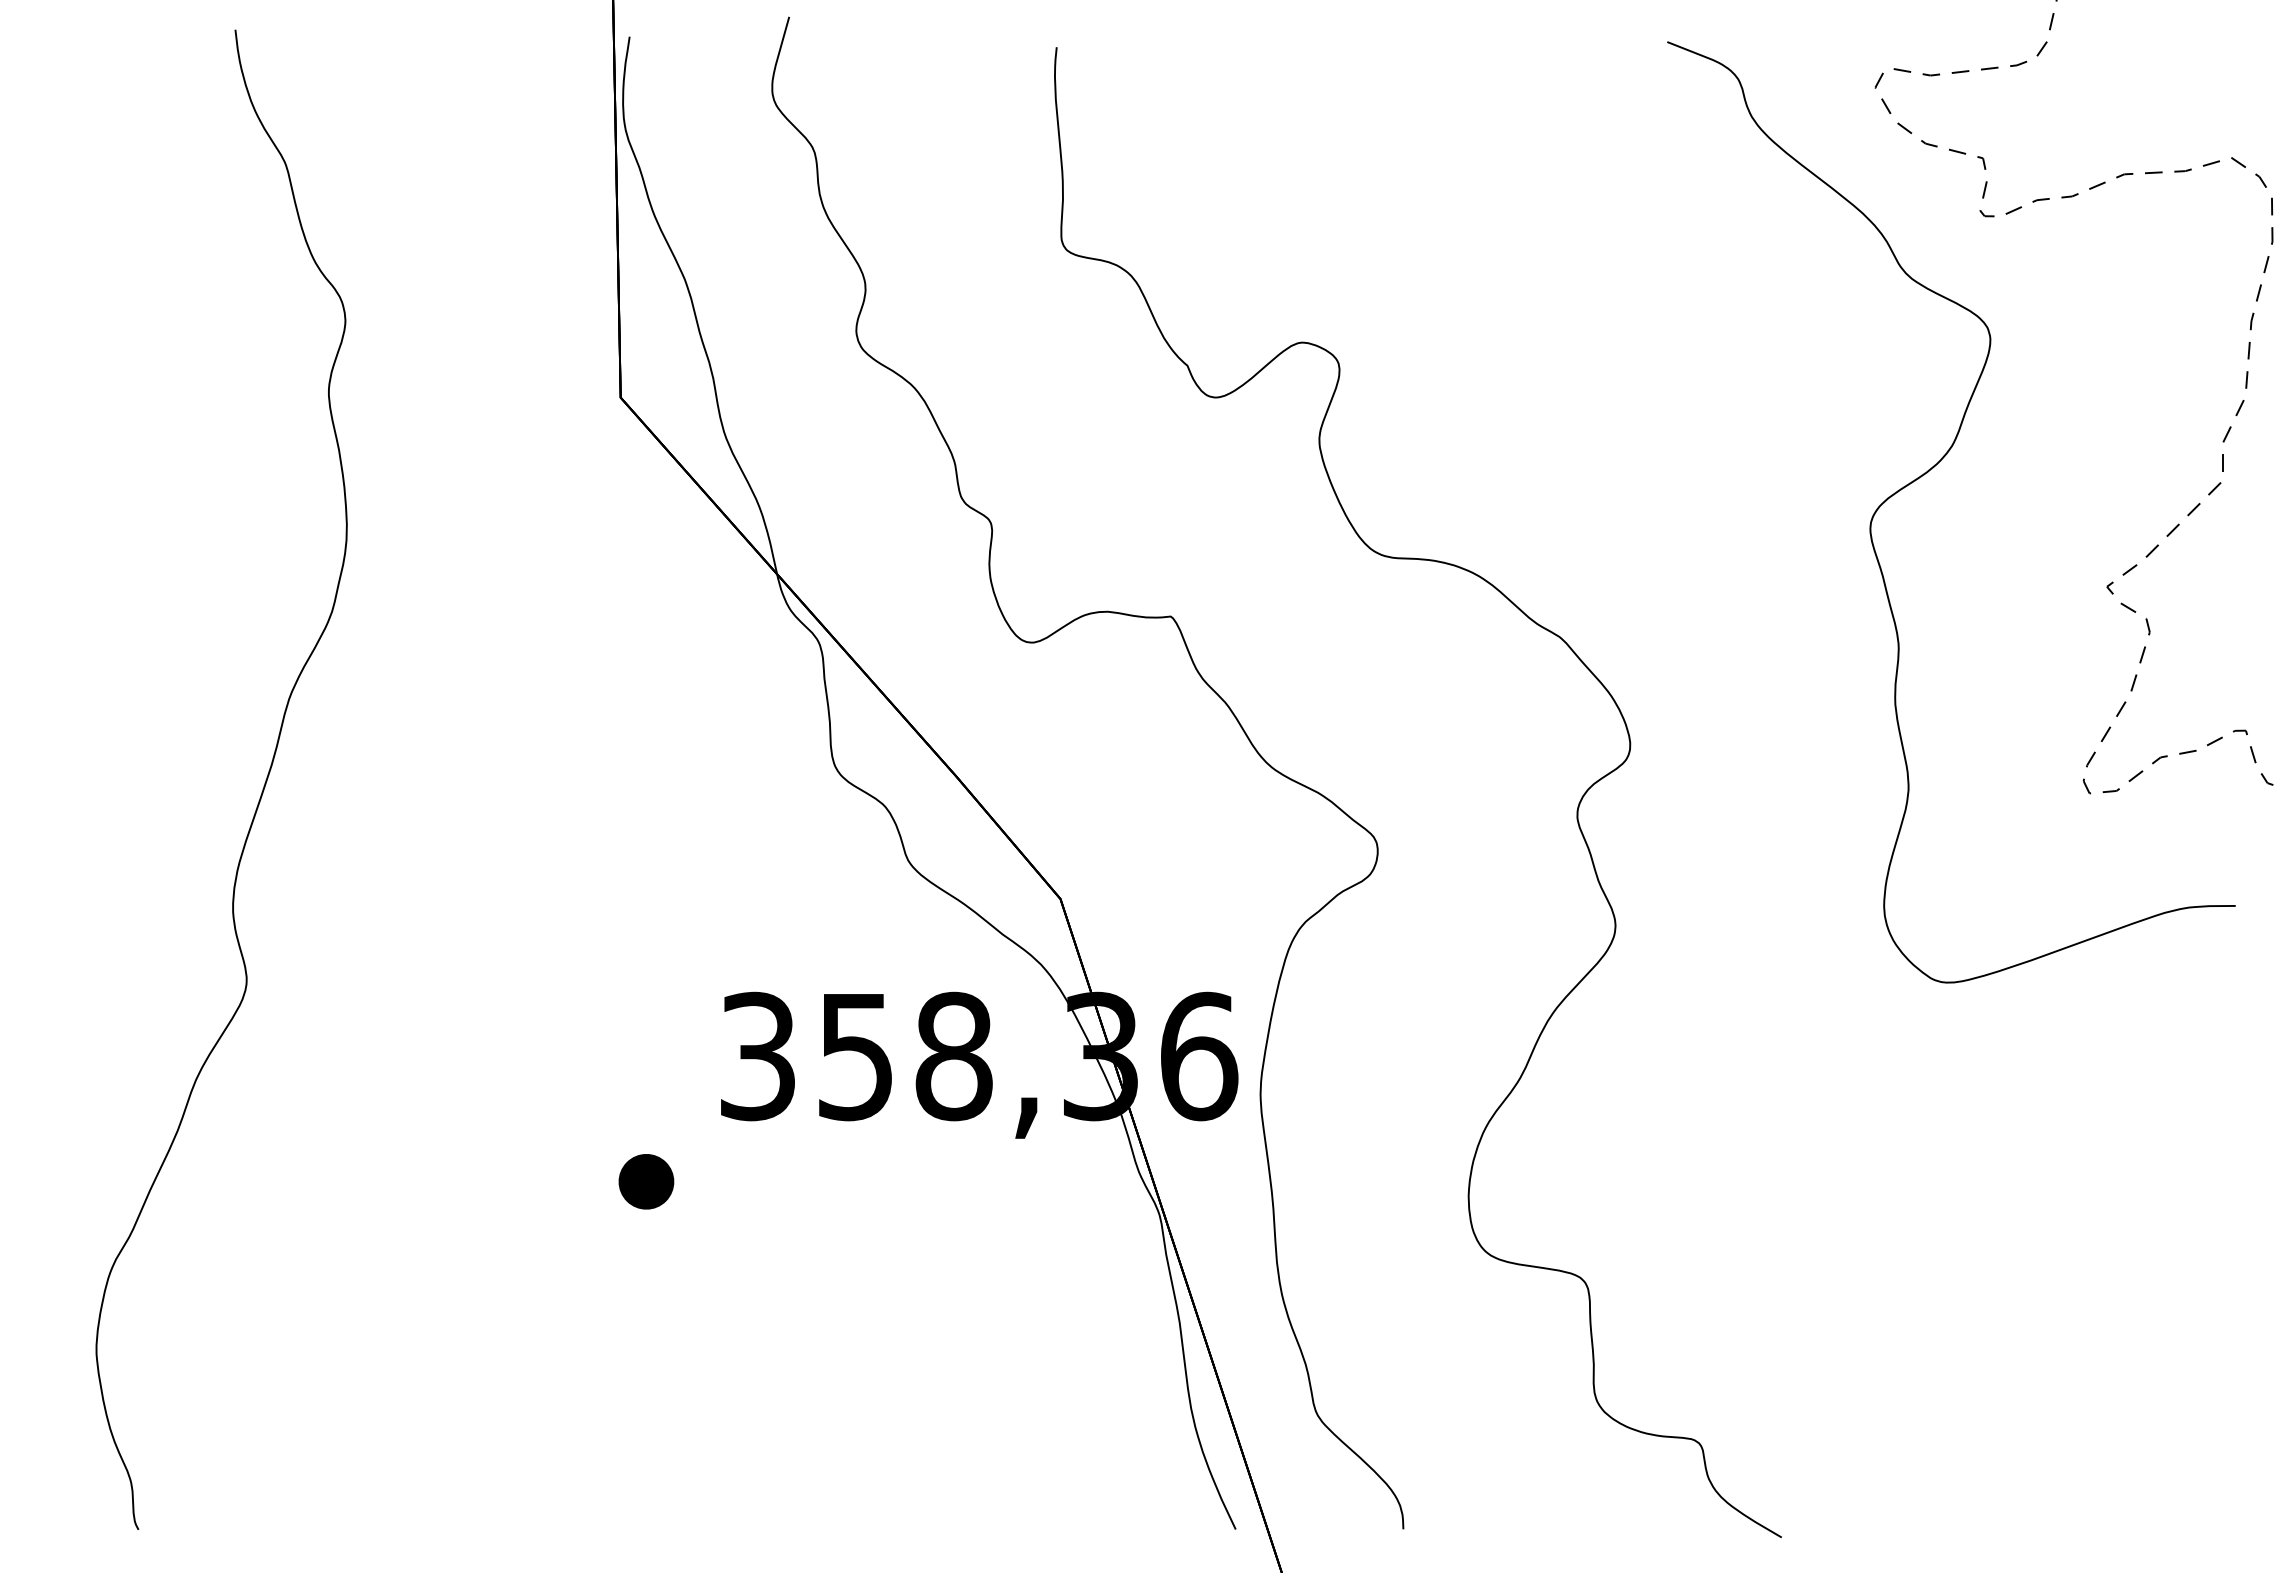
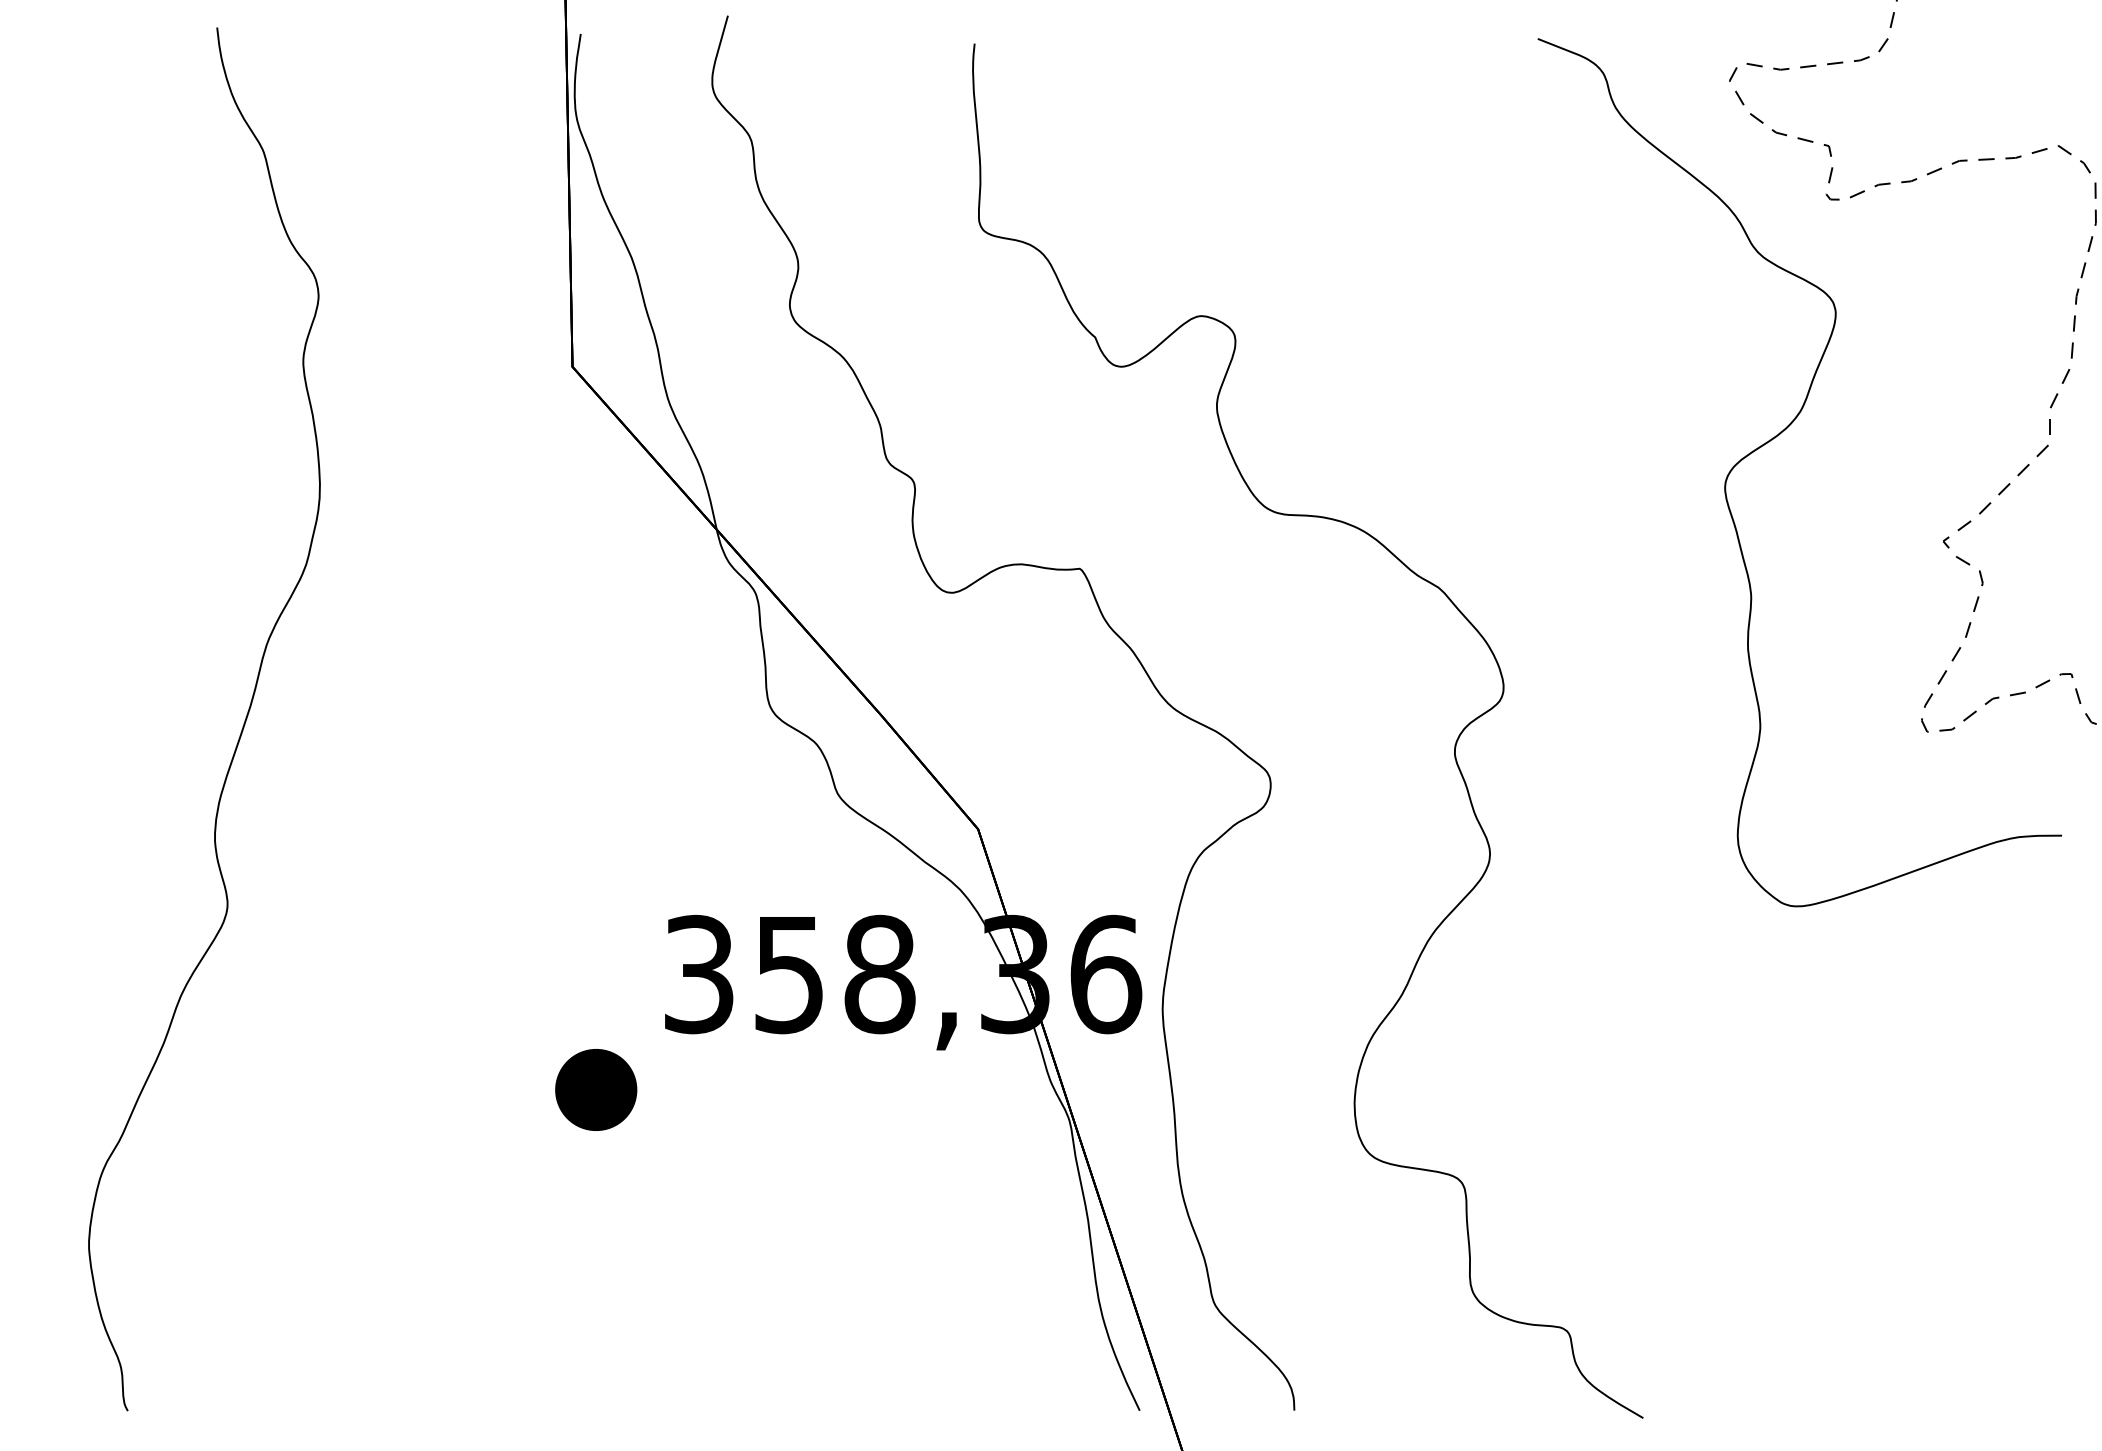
part: (646, 1181) -> (596, 1089), size x1.6

